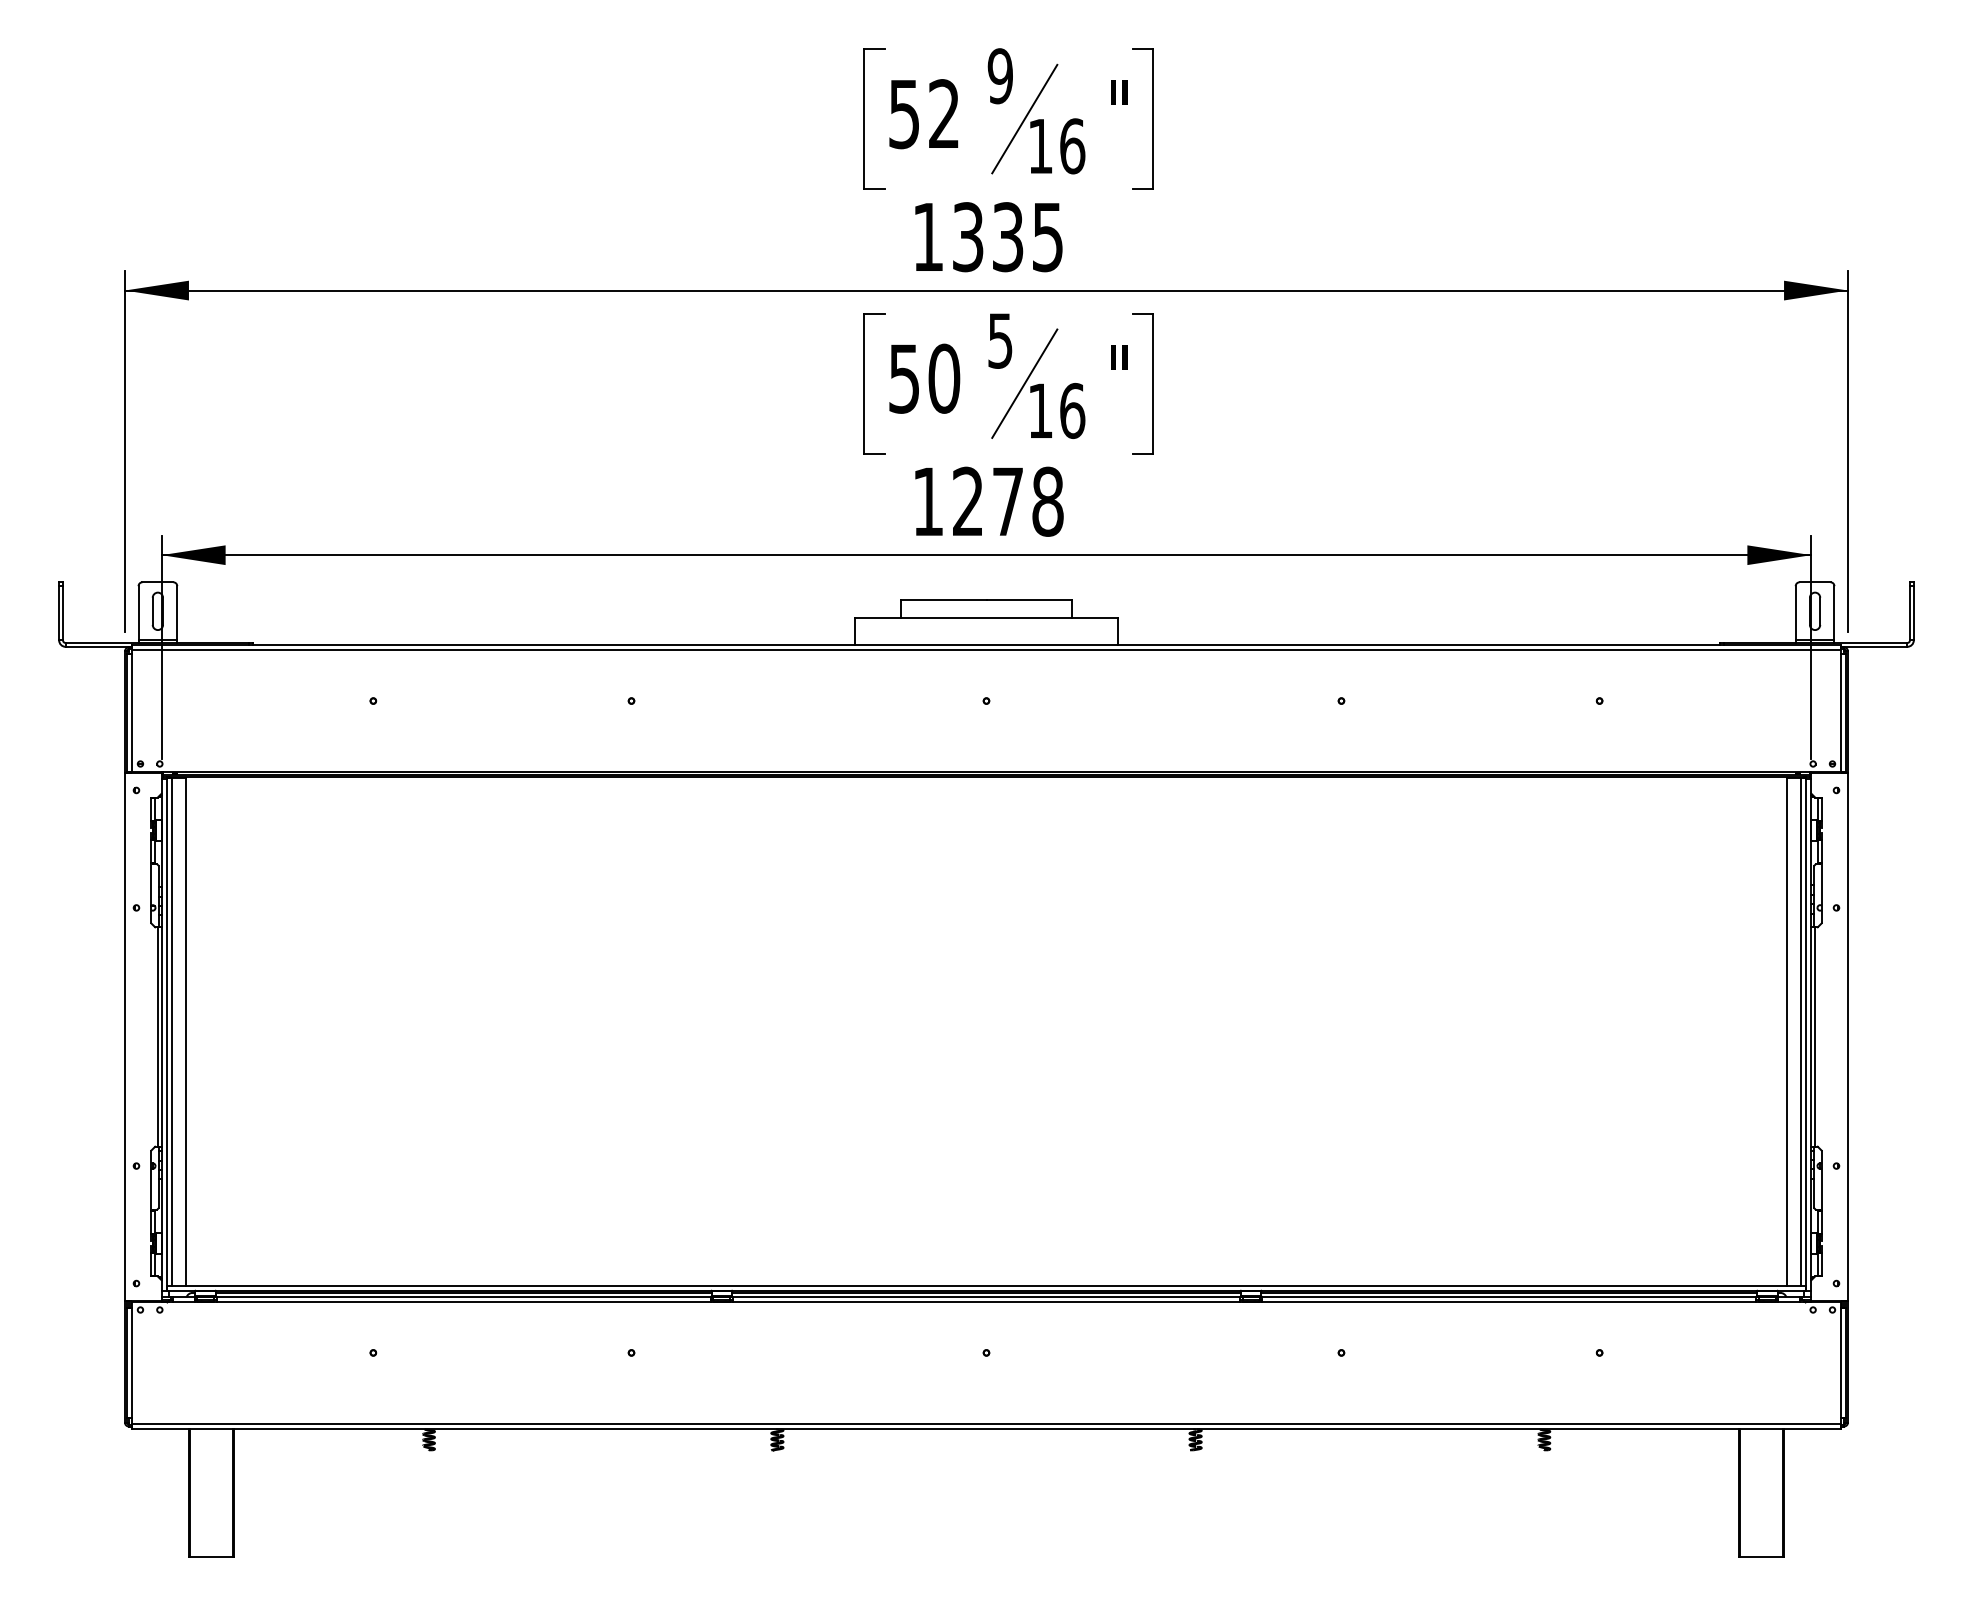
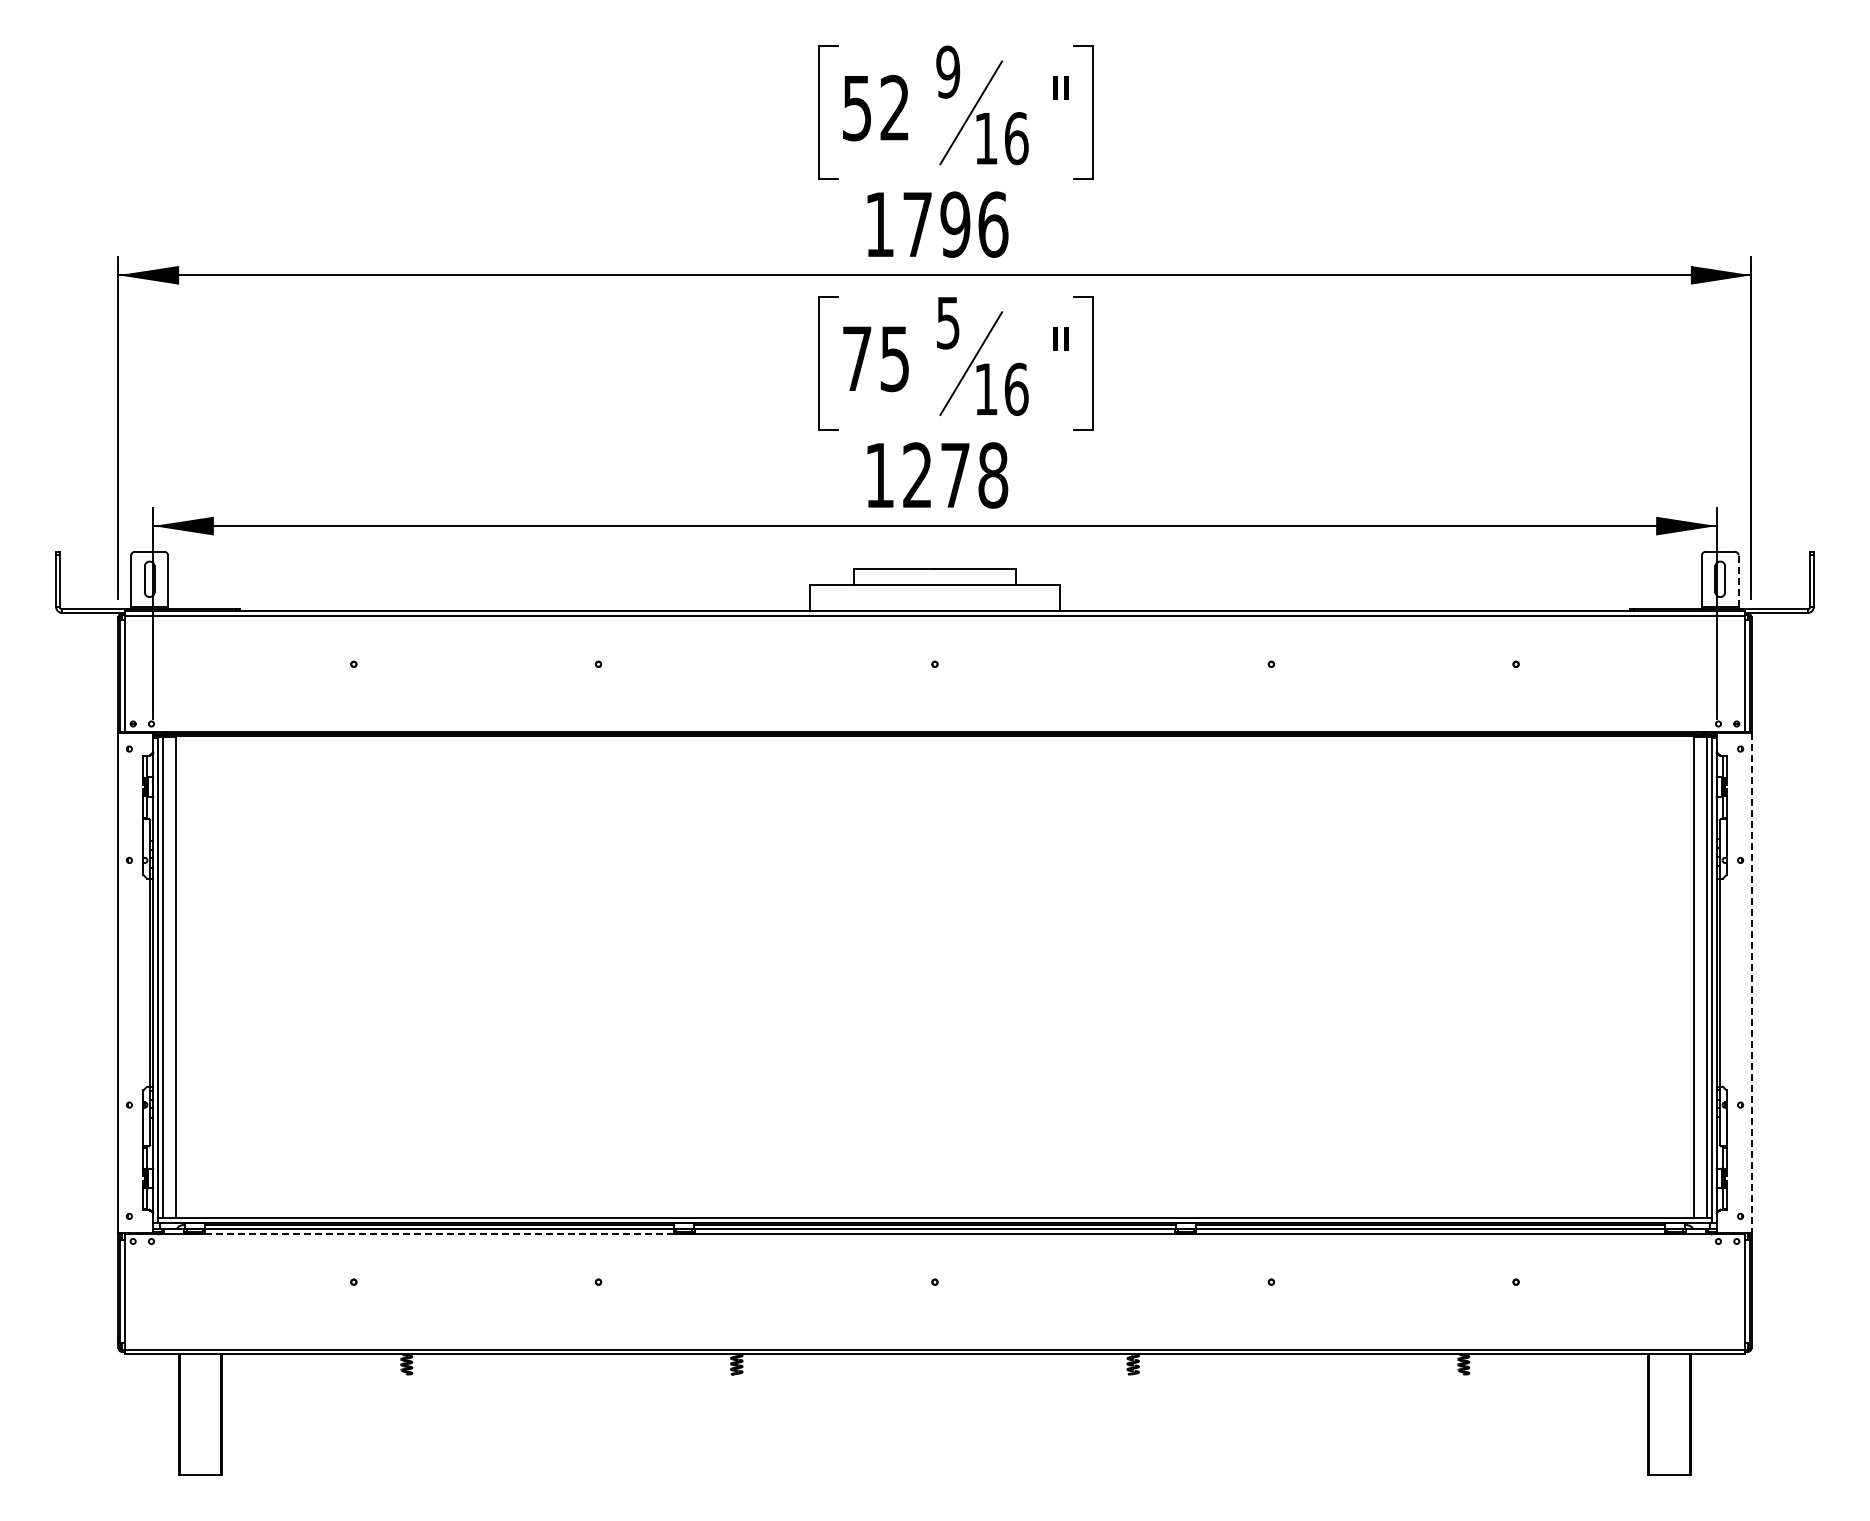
text: (1008, 236) -> (955, 224), 1335 -> 1796
text: (924, 378) -> (876, 358), 50 -> 75
line: (1834, 613) -> (1738, 581), solid -> dashed
line: (1847, 1037) -> (1751, 983), solid -> dashed
line: (463, 1302) -> (439, 1234), solid -> dashed

